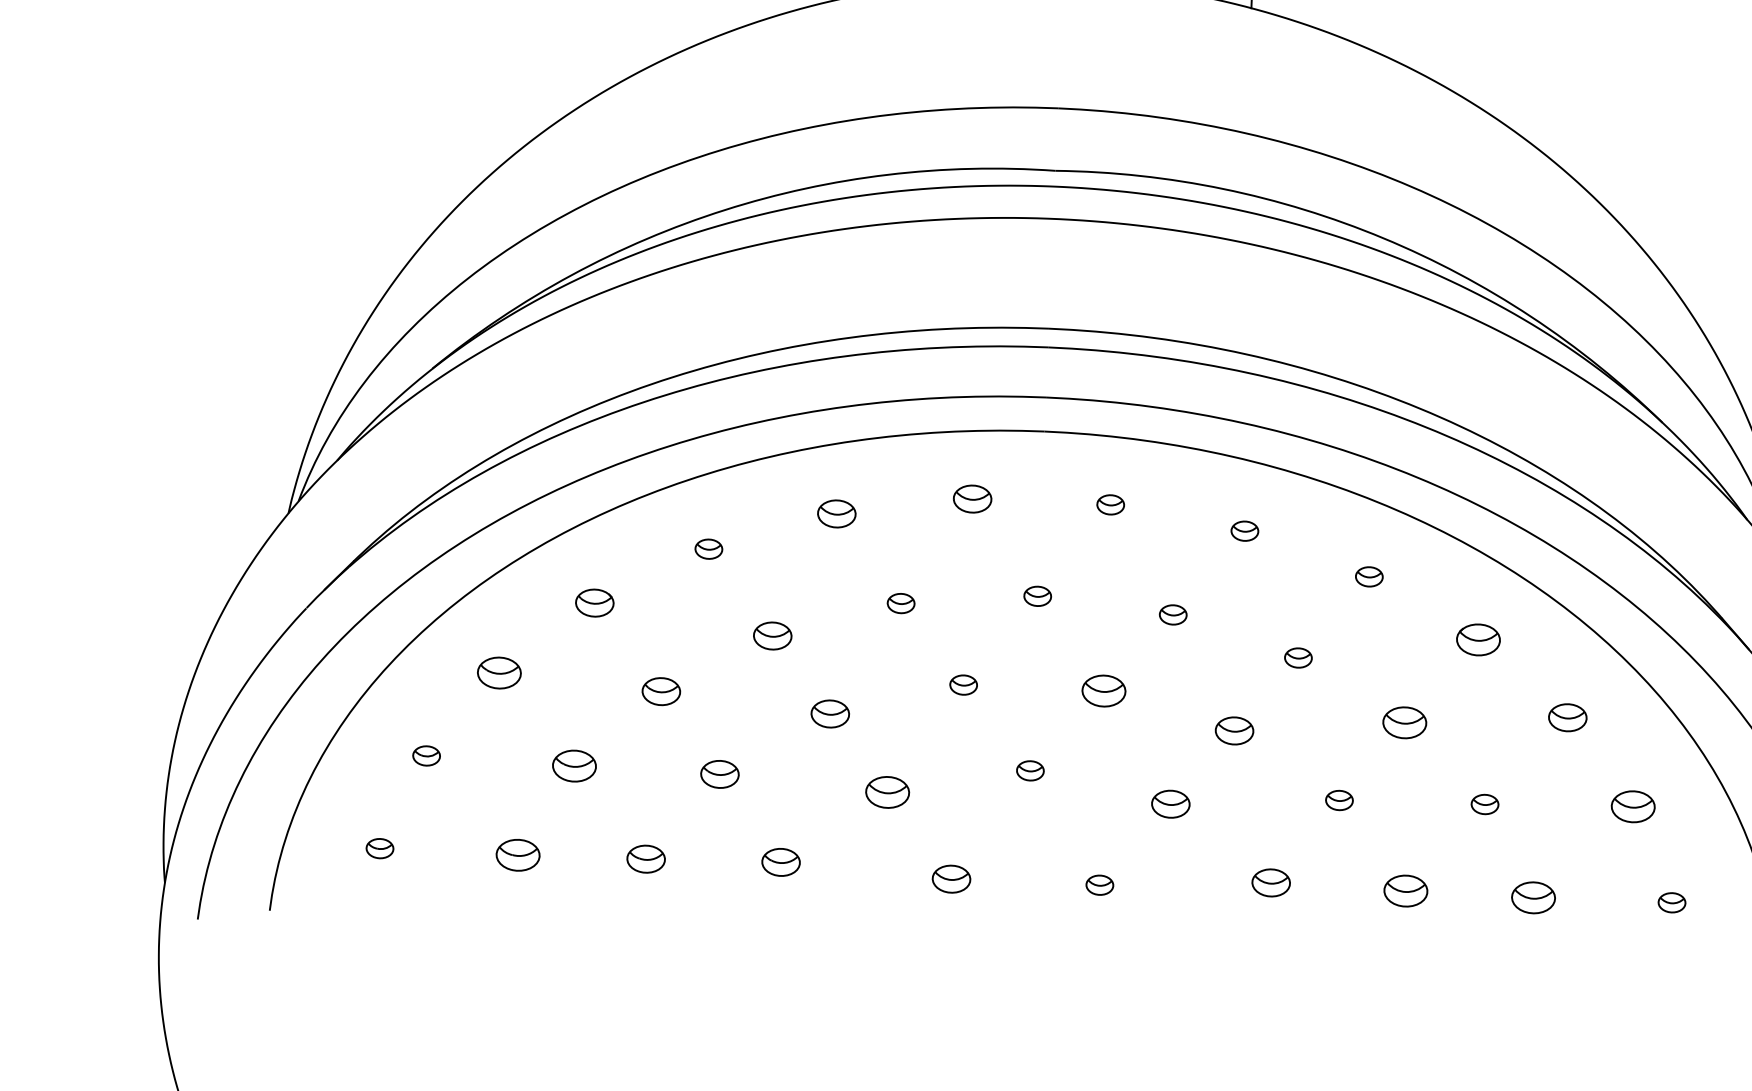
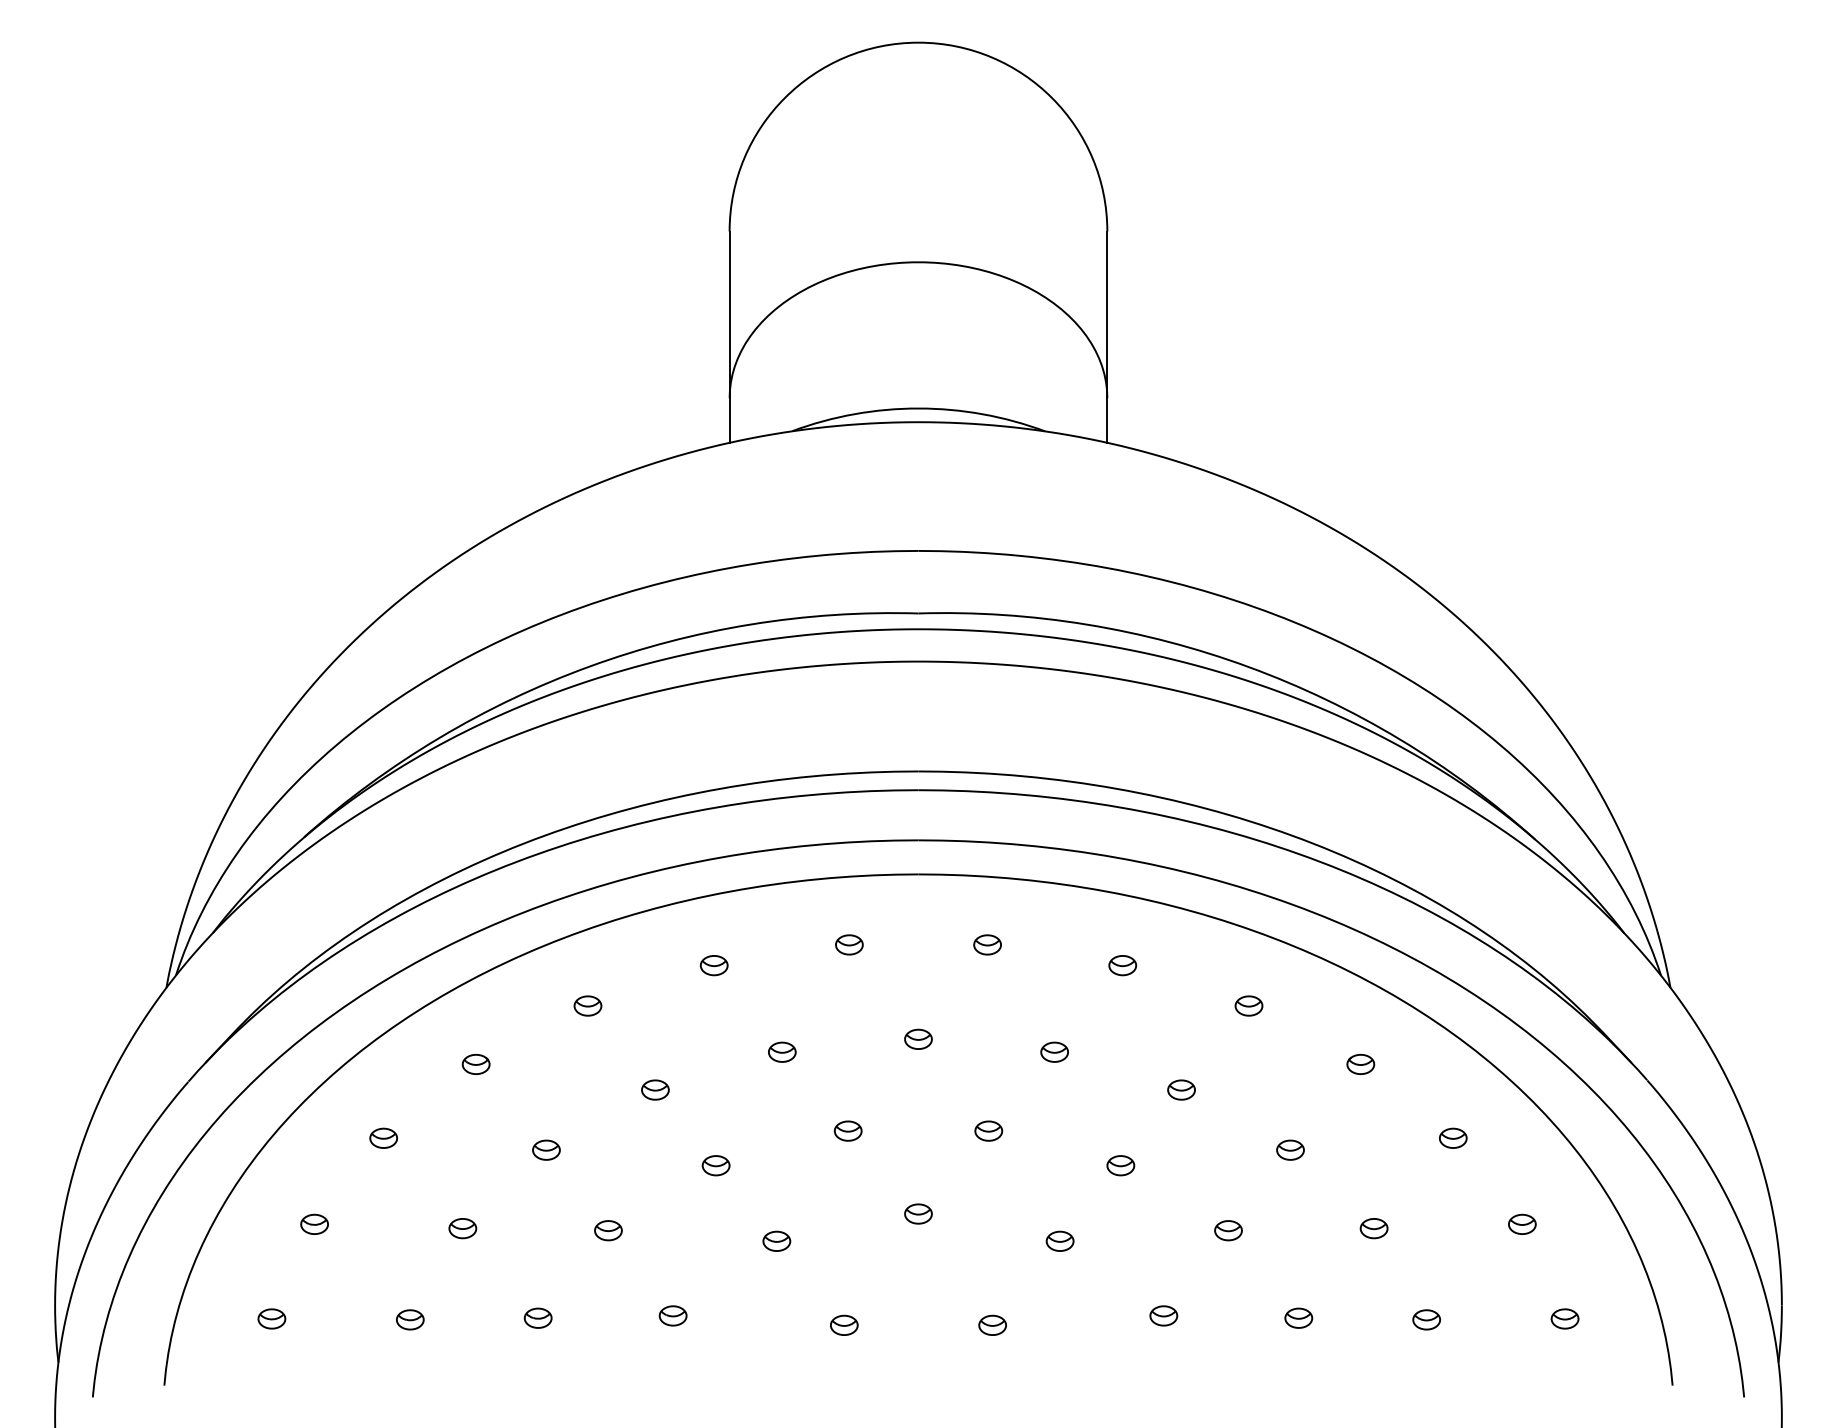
part: (972, 498) -> (849, 944), size x0.71
part: (836, 513) -> (713, 965), size x0.71
part: (594, 601) -> (475, 1063), size x0.71
part: (772, 635) -> (655, 1089), size x0.71
part: (1478, 639) -> (1360, 1064), size x0.62
part: (499, 671) -> (383, 1137), size x0.62
part: (661, 690) -> (546, 1149), size x0.71
part: (1103, 690) -> (988, 1130), size x0.62
part: (829, 713) -> (715, 1165), size x0.71
part: (1568, 716) -> (1453, 1137), size x0.71
part: (1404, 721) -> (1290, 1149), size x0.62
part: (1234, 730) -> (1120, 1165), size x0.71
part: (574, 766) -> (462, 1228), size x0.62
part: (720, 774) -> (608, 1230), size x0.71
part: (887, 791) -> (776, 1240), size x0.62
part: (1170, 803) -> (1059, 1240), size x0.71
part: (1633, 805) -> (1522, 1223), size x0.62
part: (518, 854) -> (410, 1319), size x0.62
part: (645, 858) -> (537, 1317), size x0.71
part: (780, 861) -> (672, 1315), size x0.71
part: (951, 878) -> (844, 1324), size x0.71
part: (1270, 882) -> (1163, 1315), size x0.71
part: (1405, 890) -> (1298, 1317), size x0.62
part: (1533, 897) -> (1426, 1319), size x0.62

